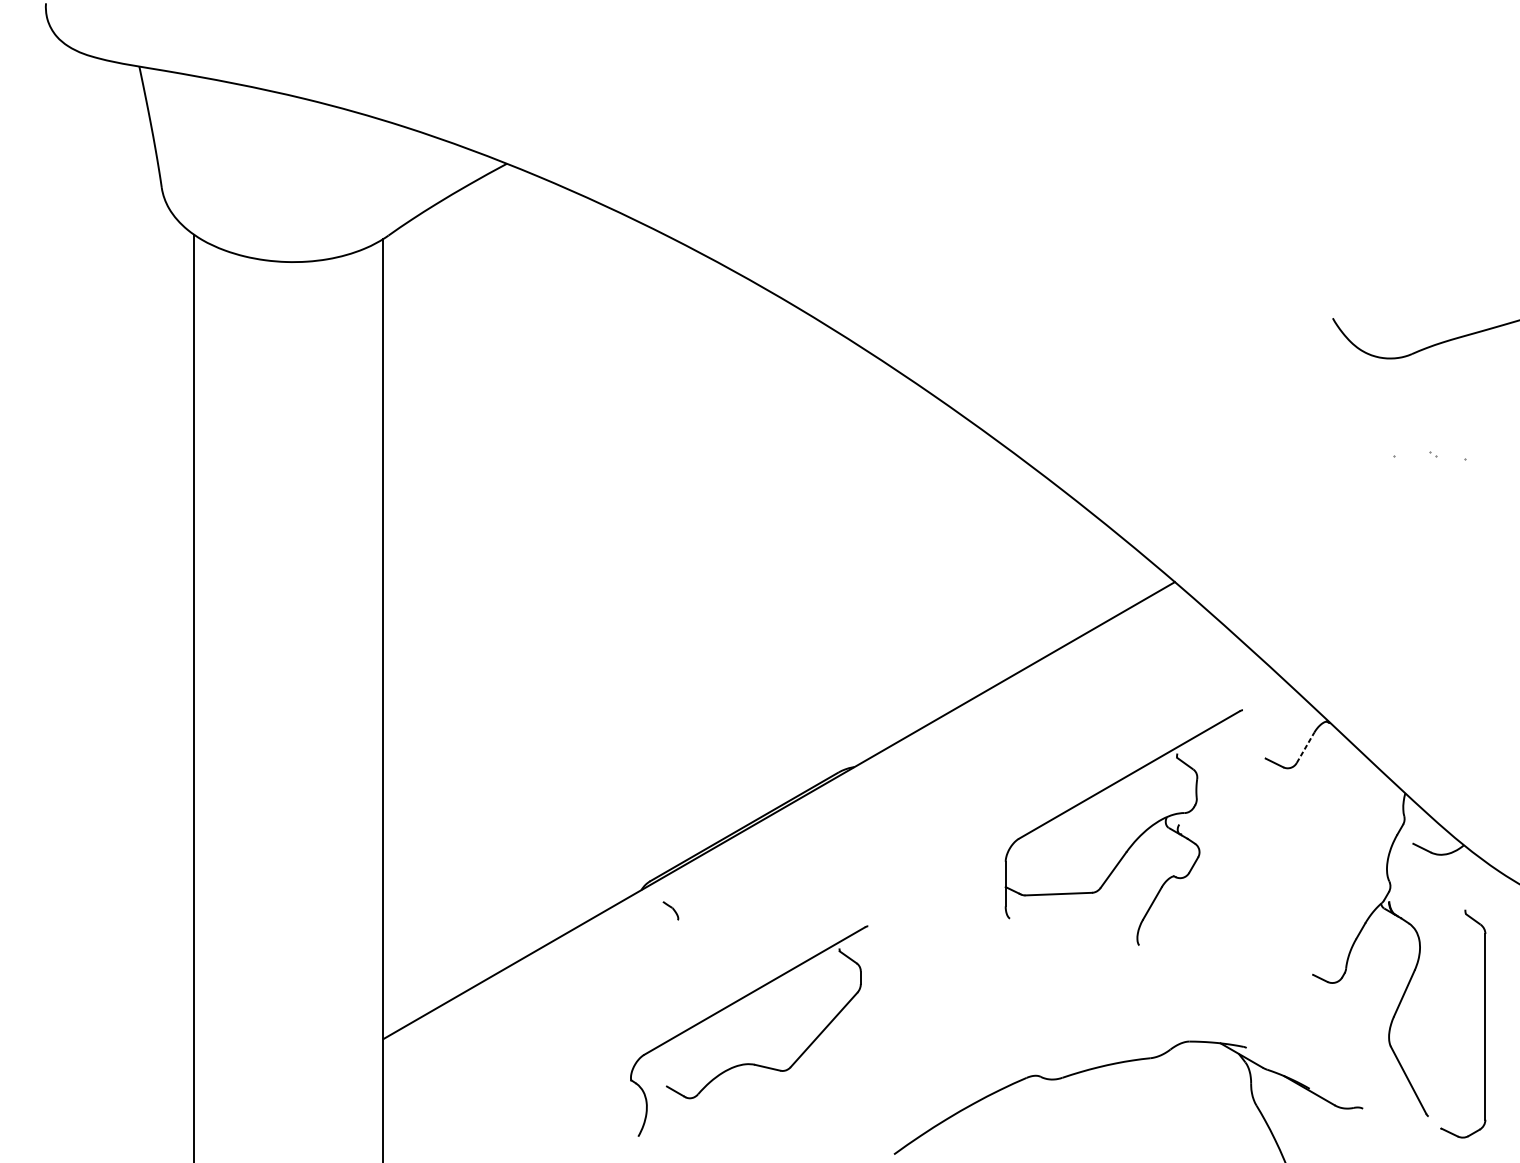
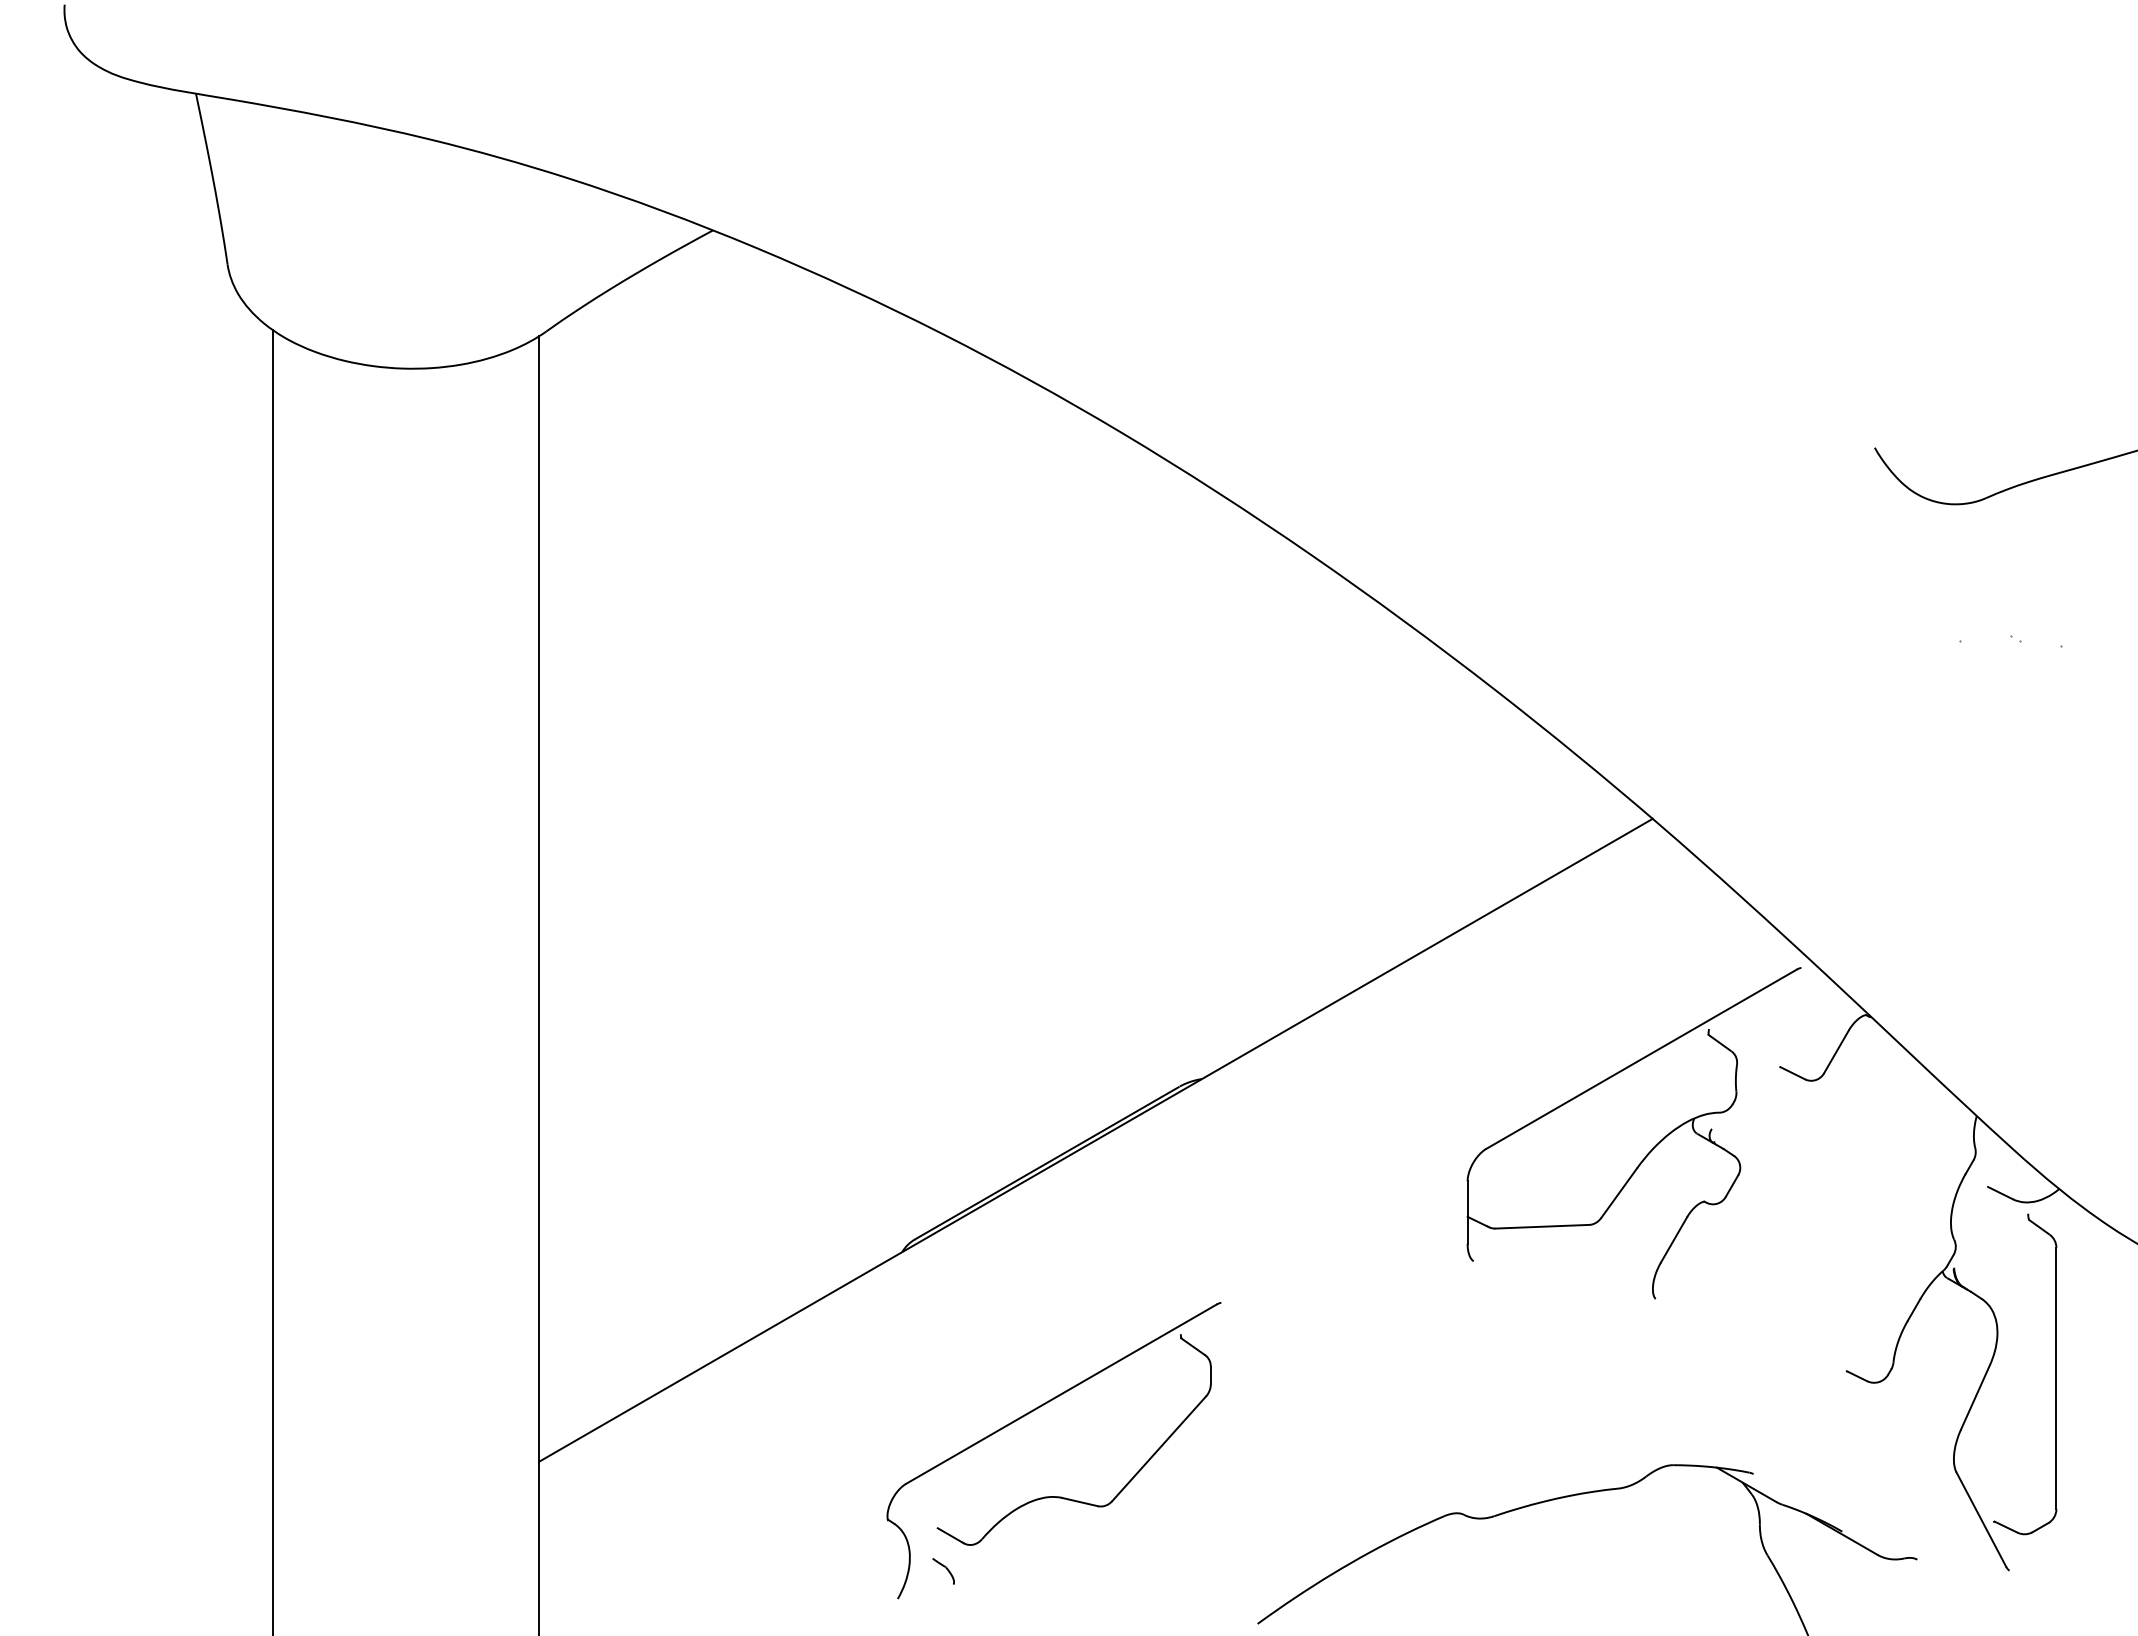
line: (1305, 747) -> (1836, 1051), dashed -> solid
part: (1135, 839) -> (1650, 1150), moved
part: (670, 911) -> (943, 1571), moved
part: (1484, 1024) -> (2055, 1374), moved

